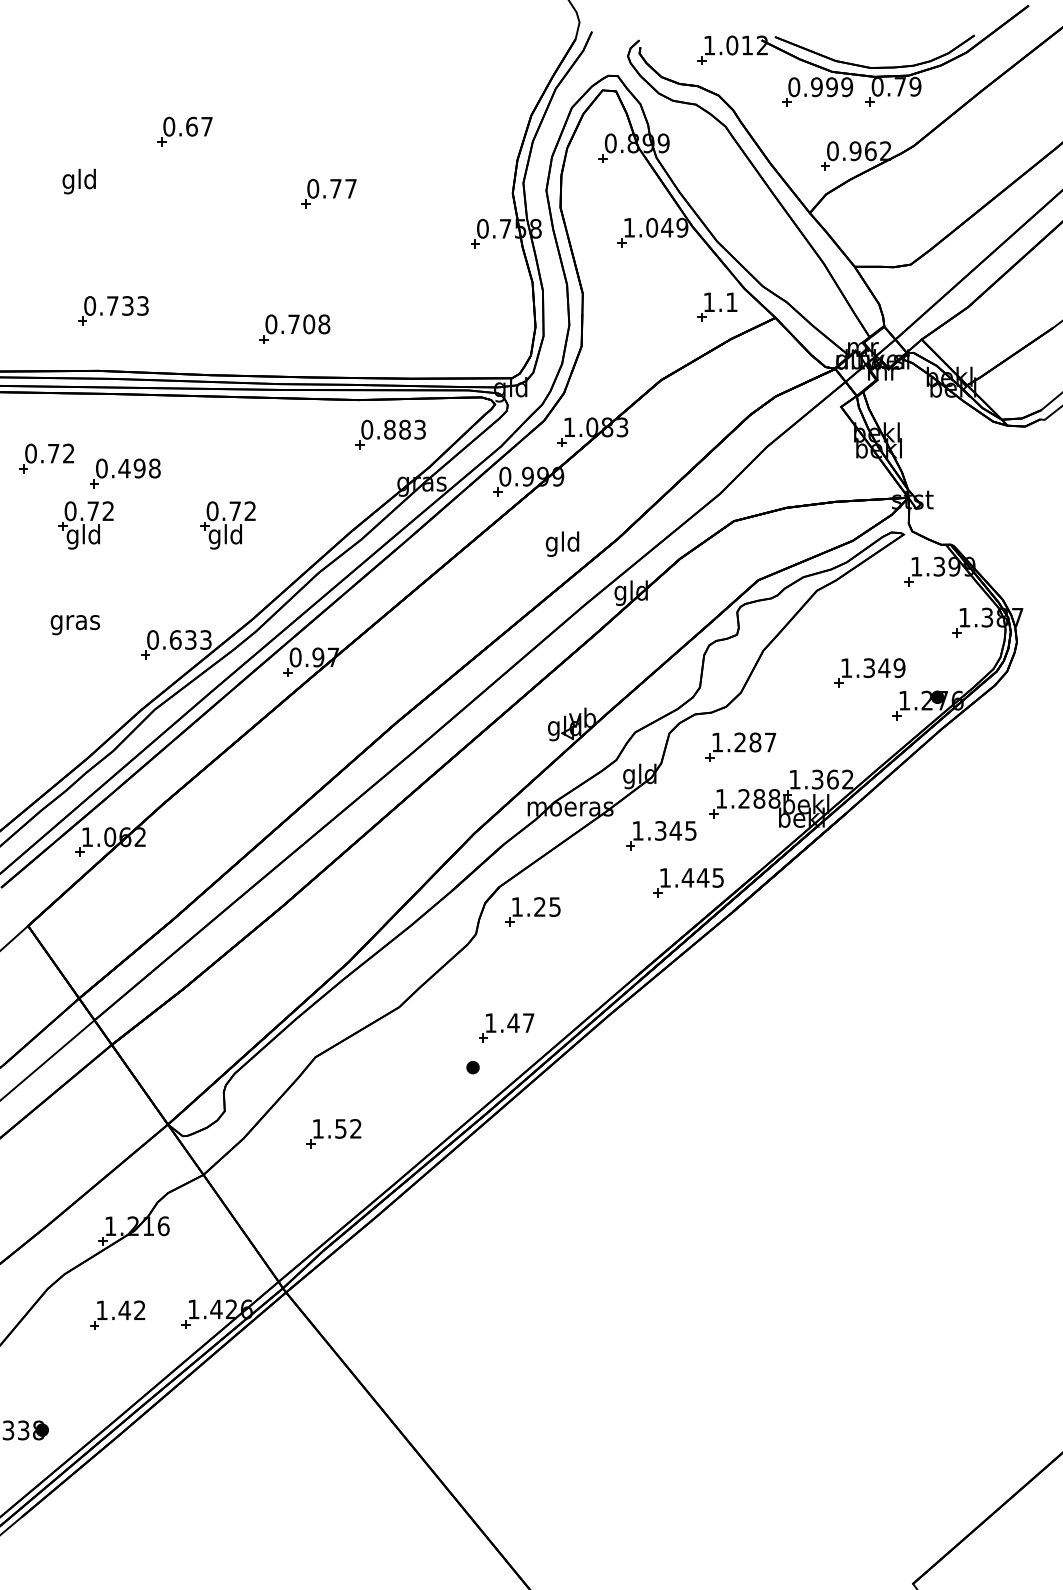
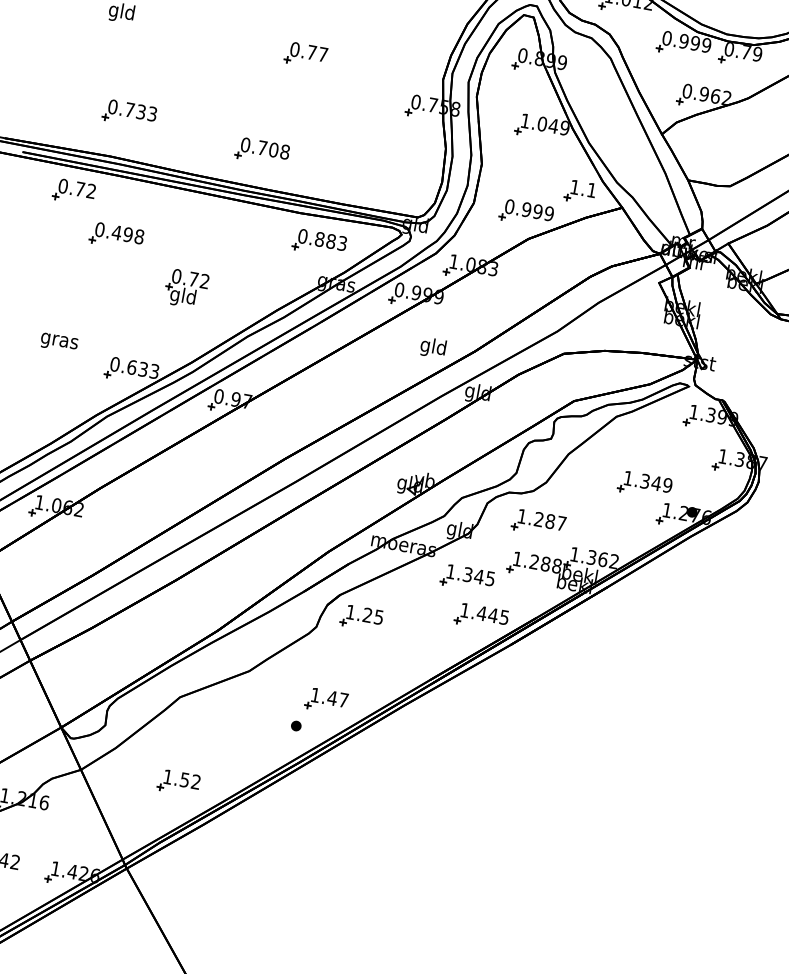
part: (652, 347) -> (526, 213), added
part: (46, 458) -> (74, 191), moved
part: (85, 525) -> (80, 270), removed
part: (333, 1133) -> (178, 782), moved

